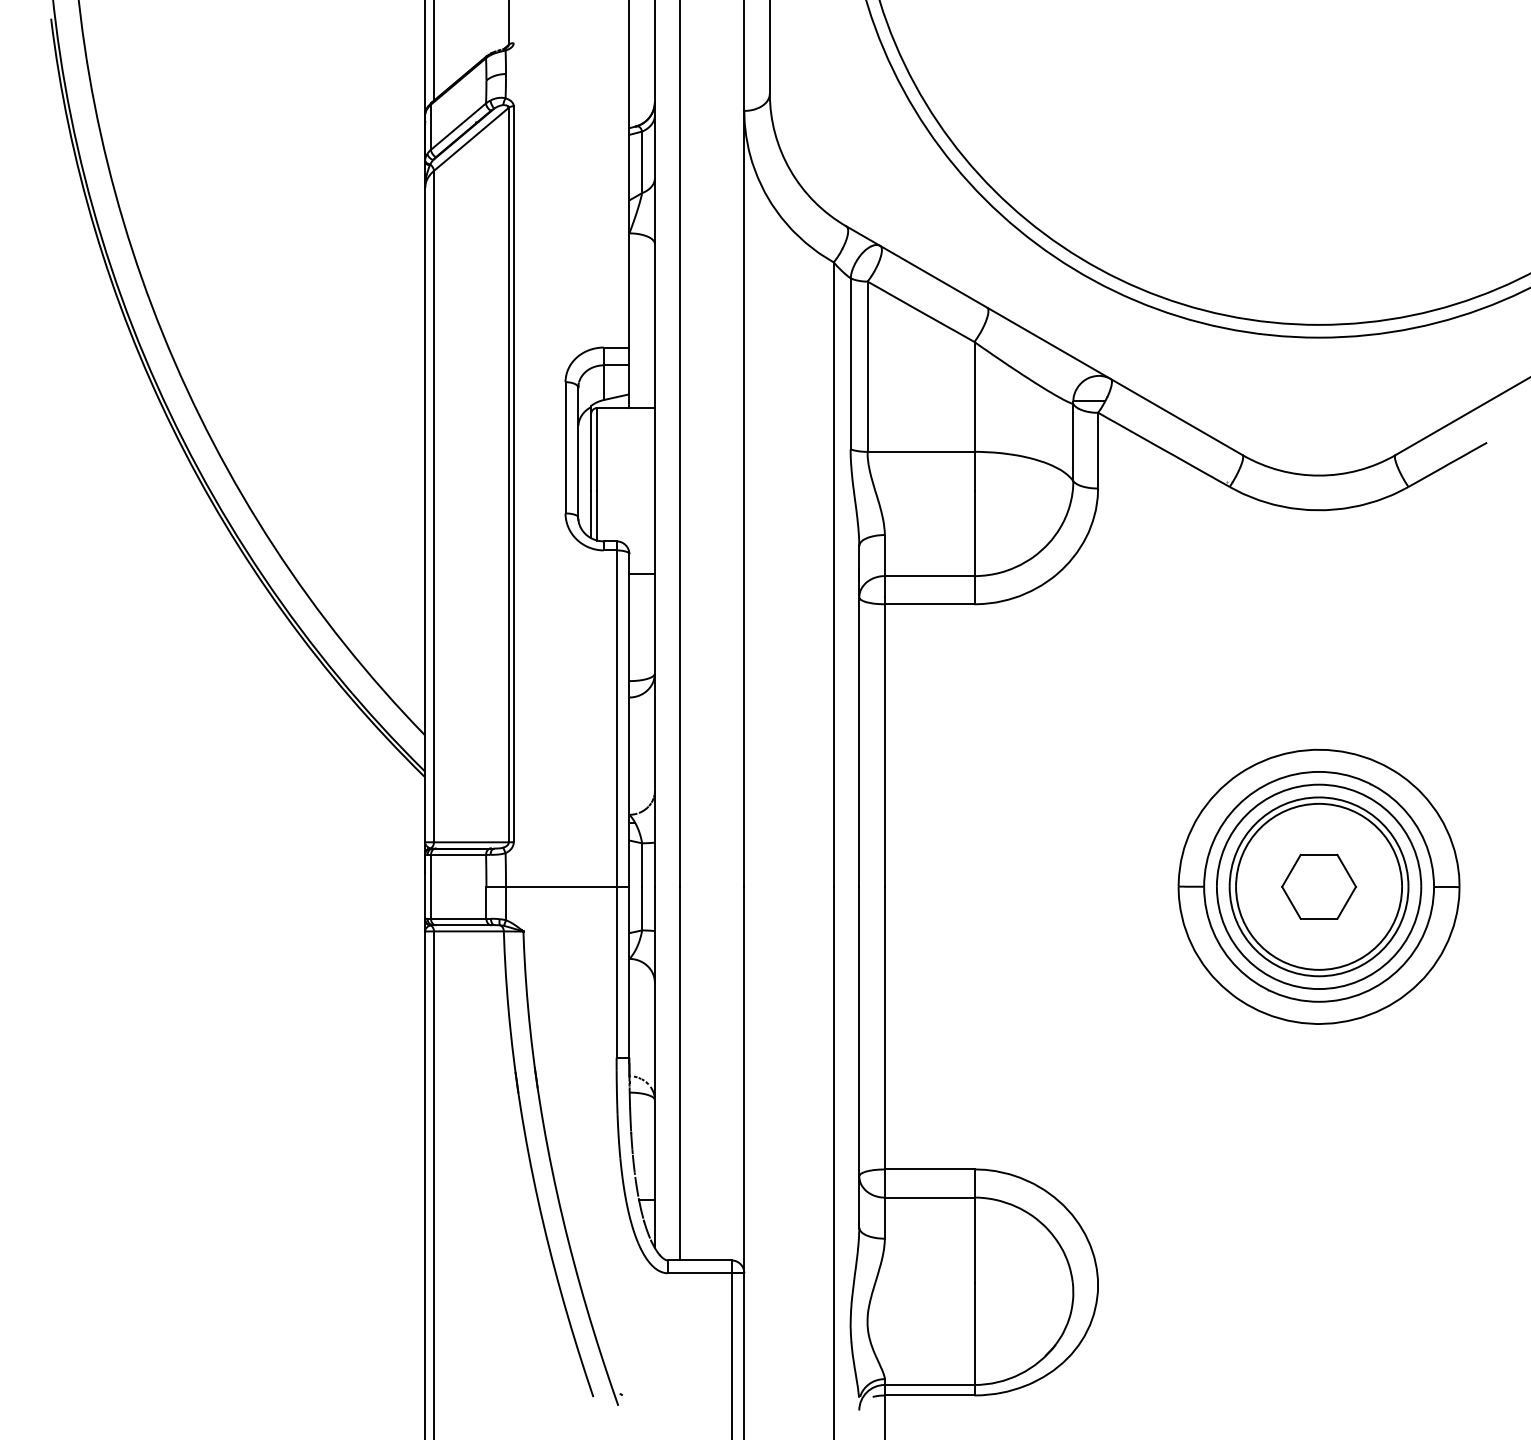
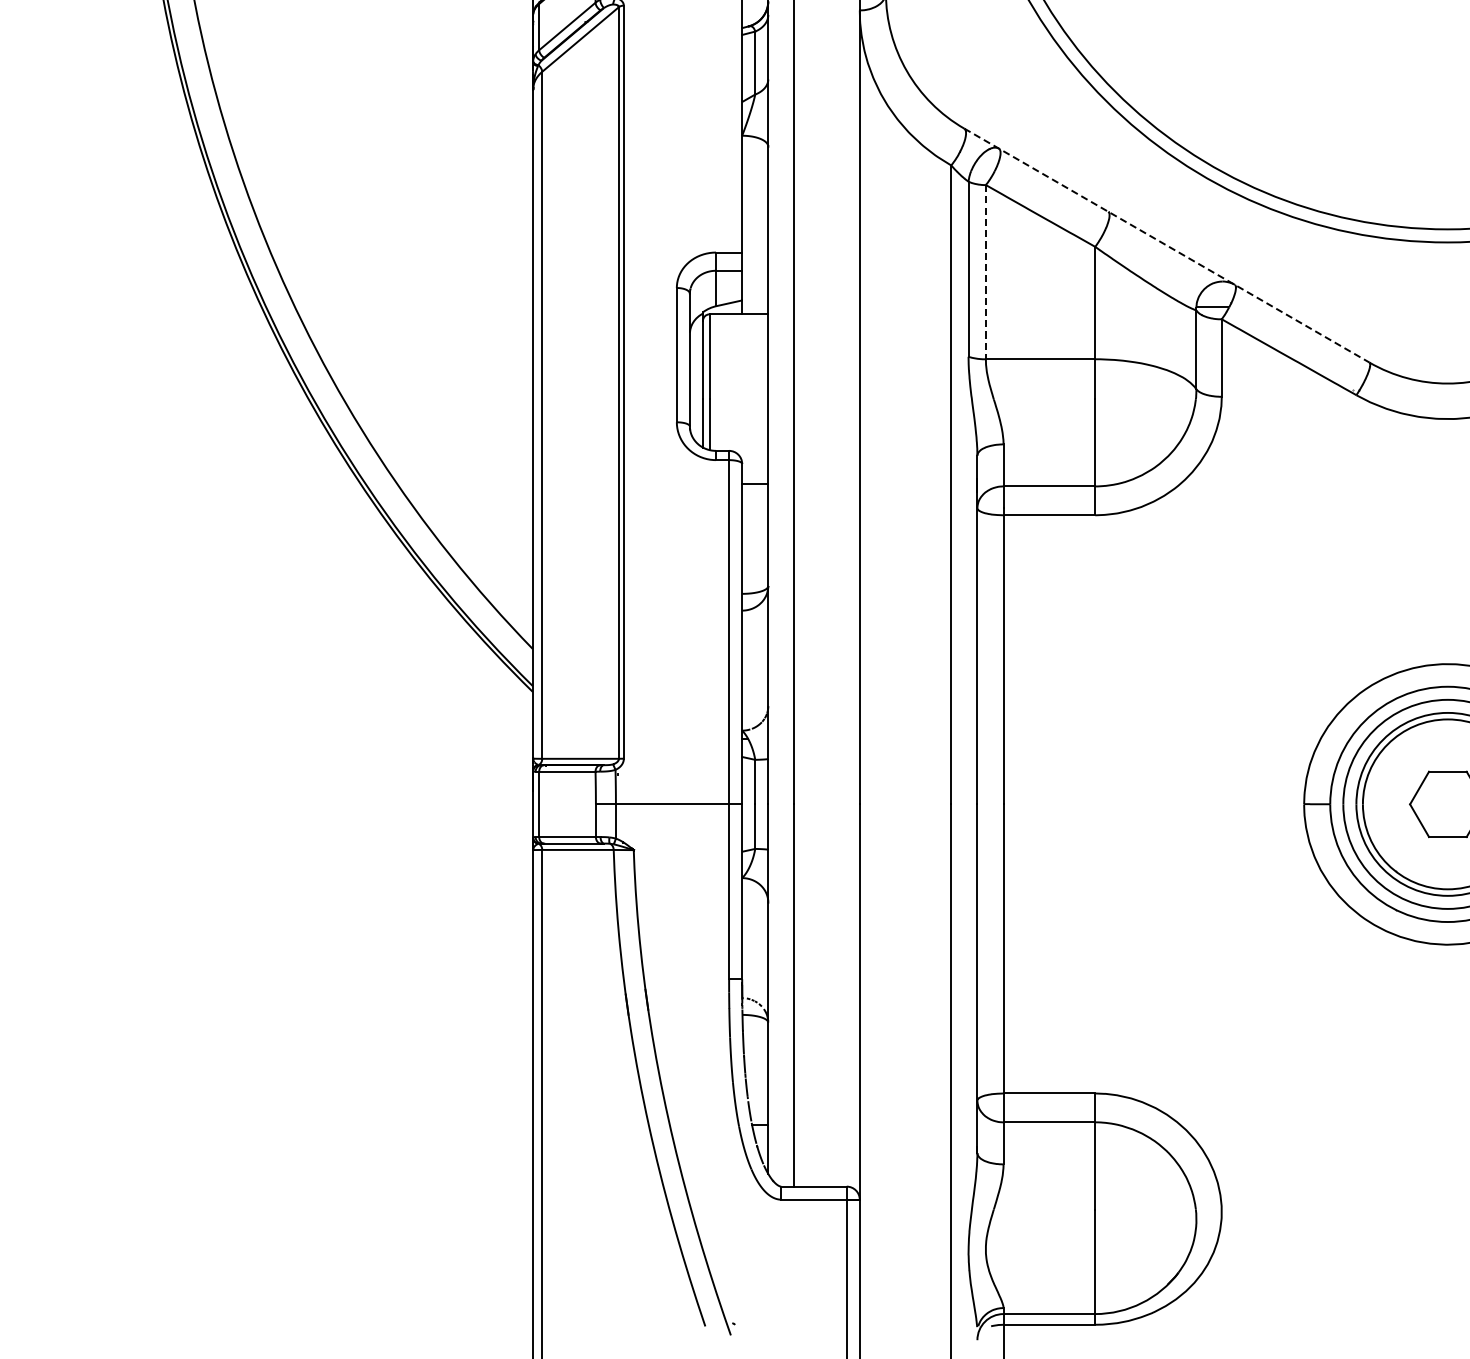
line: (1044, 340) -> (1166, 245), solid -> dashed
line: (867, 367) -> (985, 272), solid -> dashed

